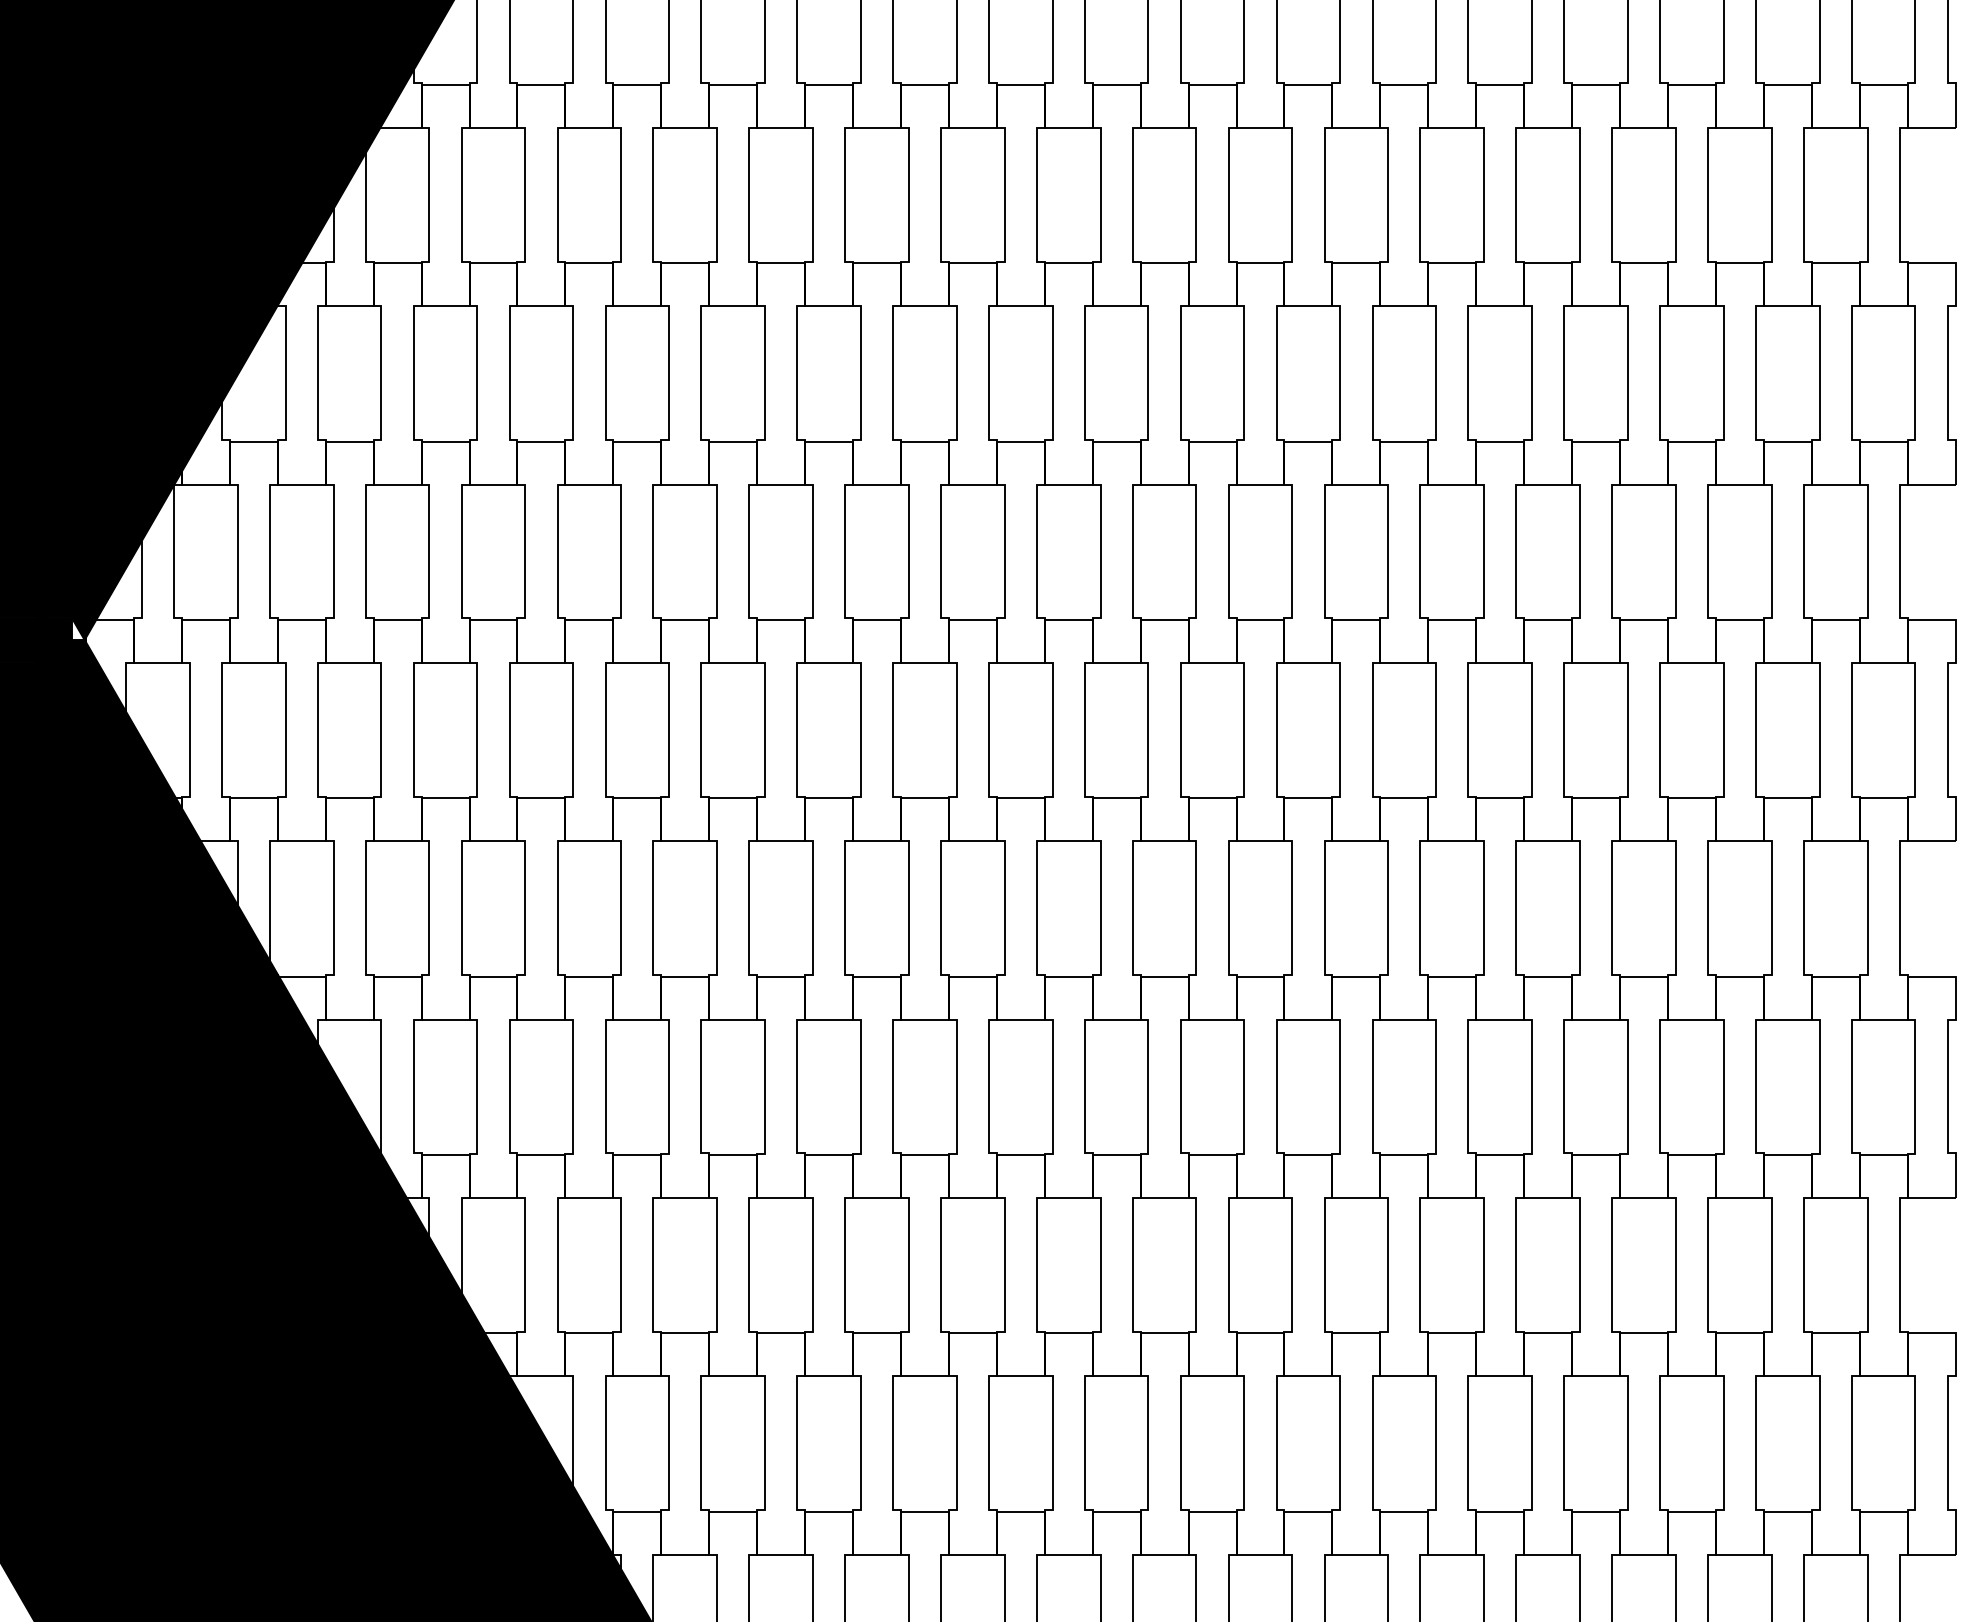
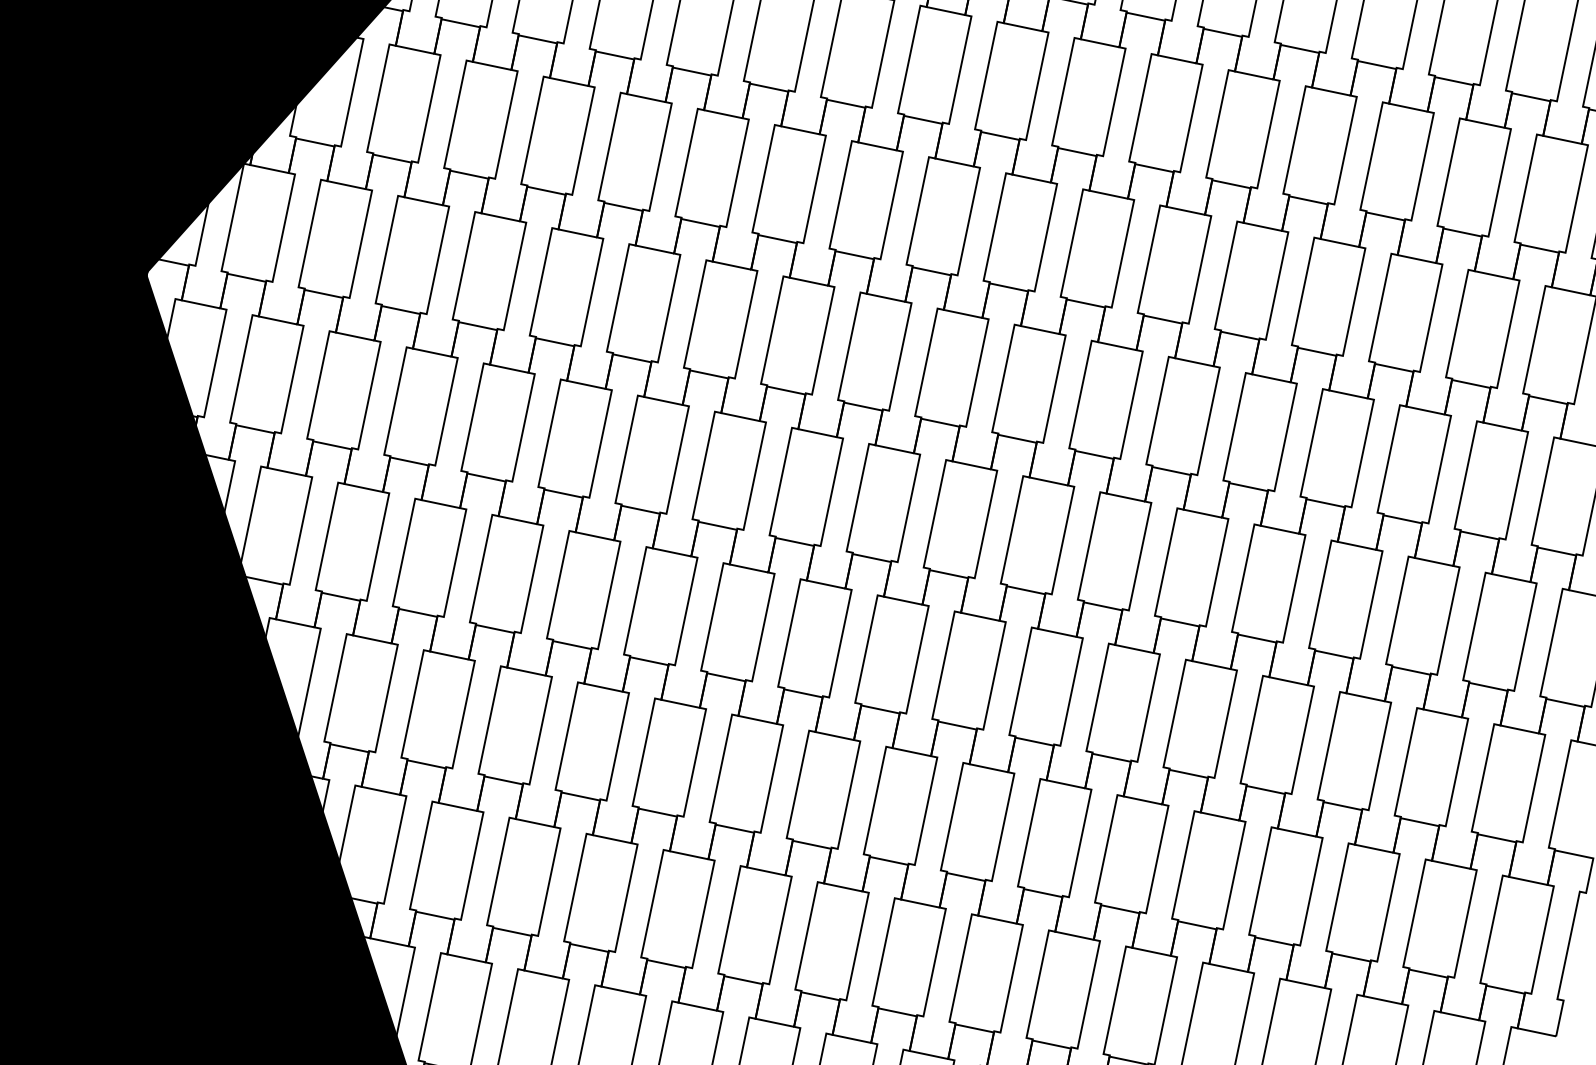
fill: (77, 628) -> (142, 263), added

